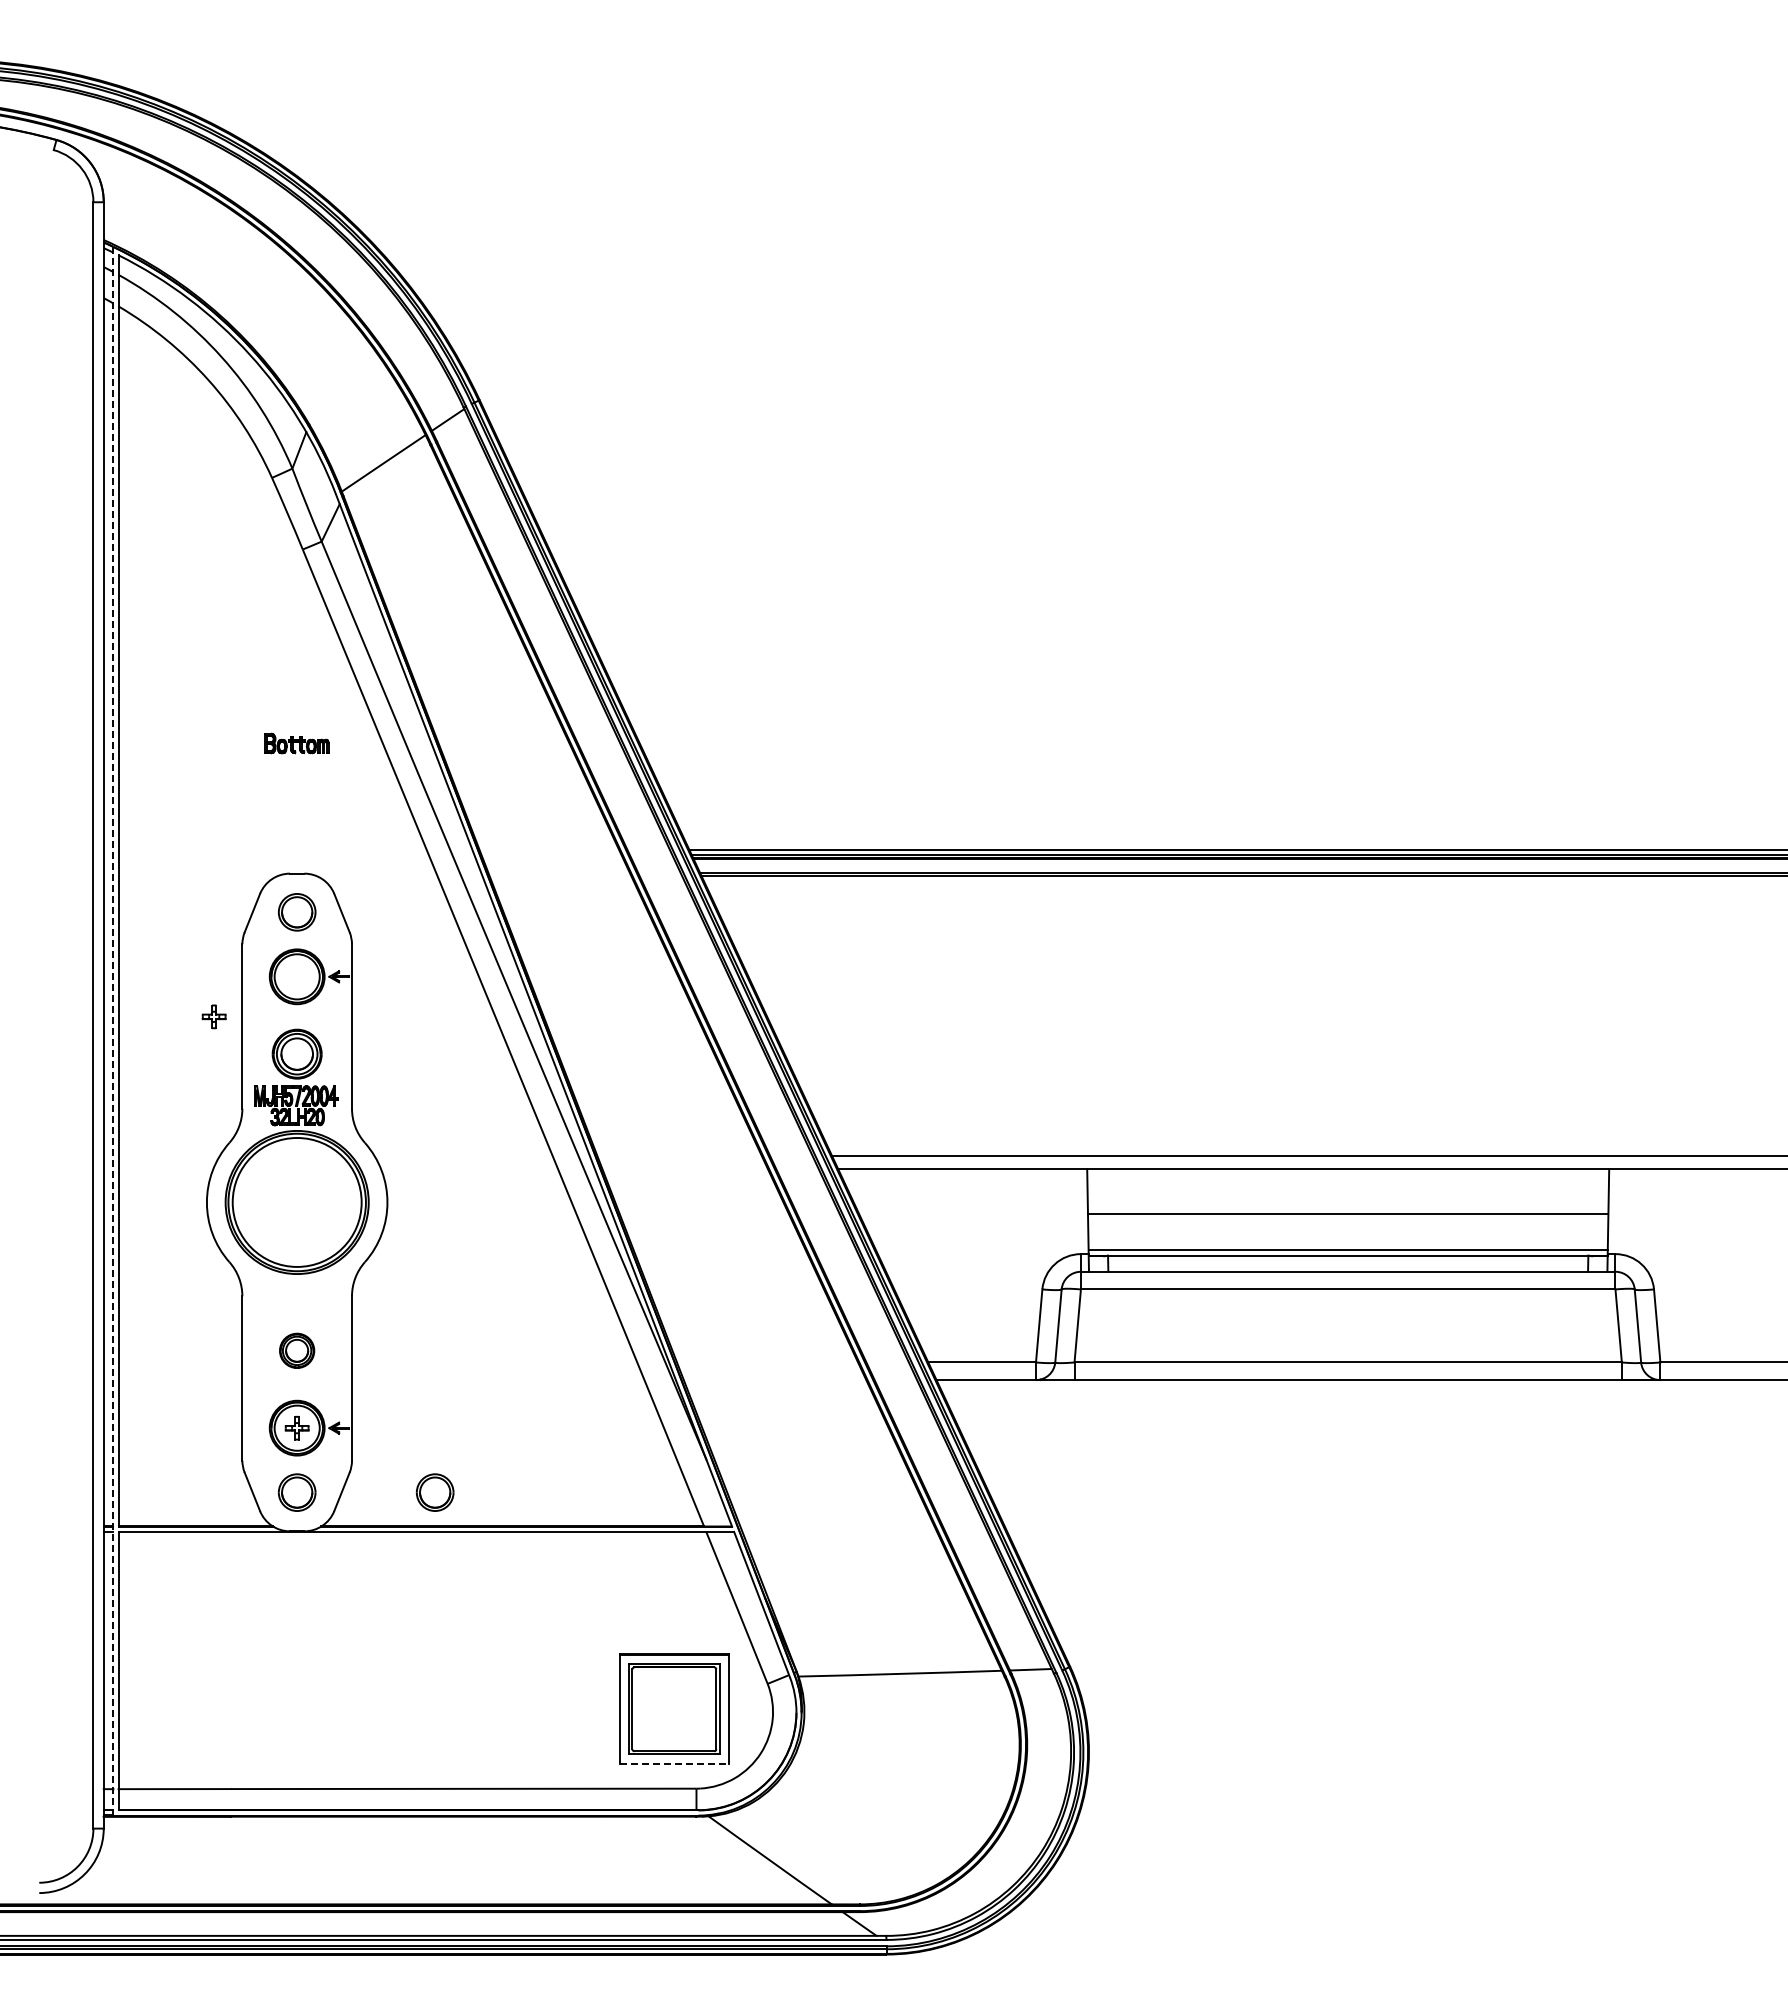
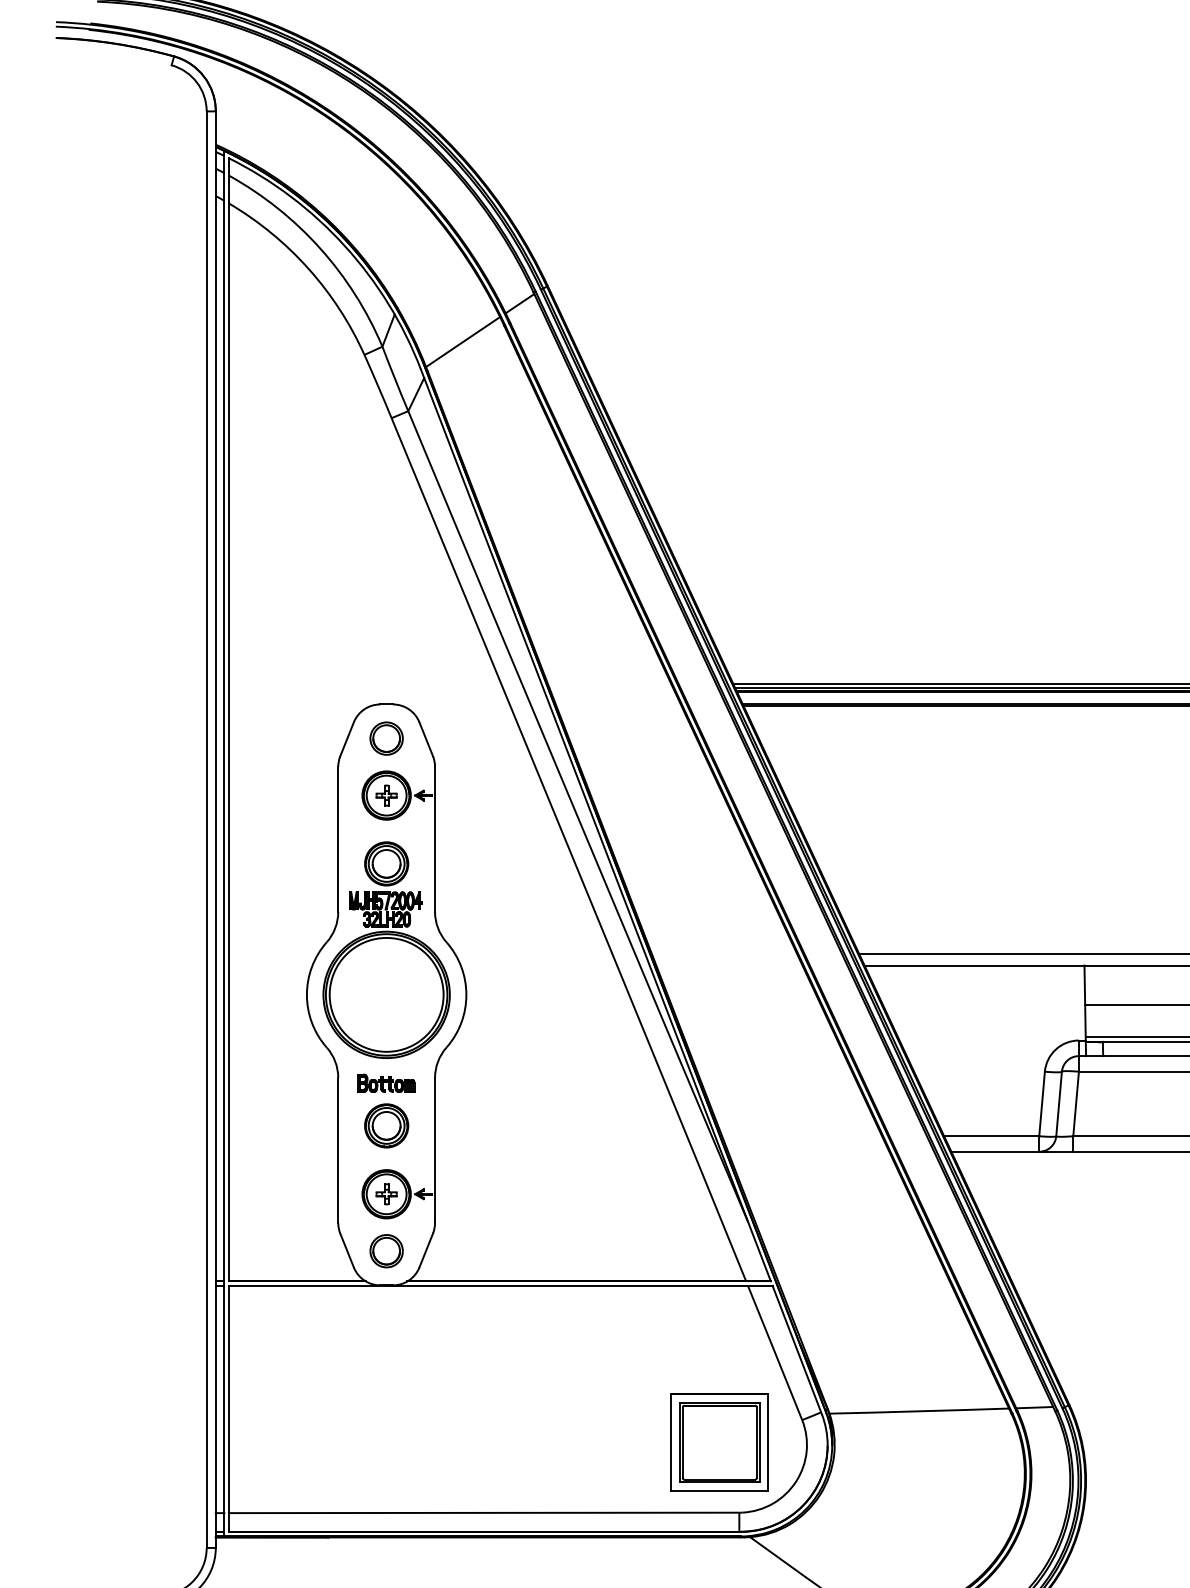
part: (296, 743) -> (386, 1083), moved
part: (213, 1016) -> (386, 795), moved
line: (113, 1030) -> (224, 842), dashed -> solid
part: (296, 1350) -> (386, 1125), size x1.43
part: (434, 1492) -> (507, 1251), removed
line: (674, 1764) -> (719, 1491), dashed -> solid

